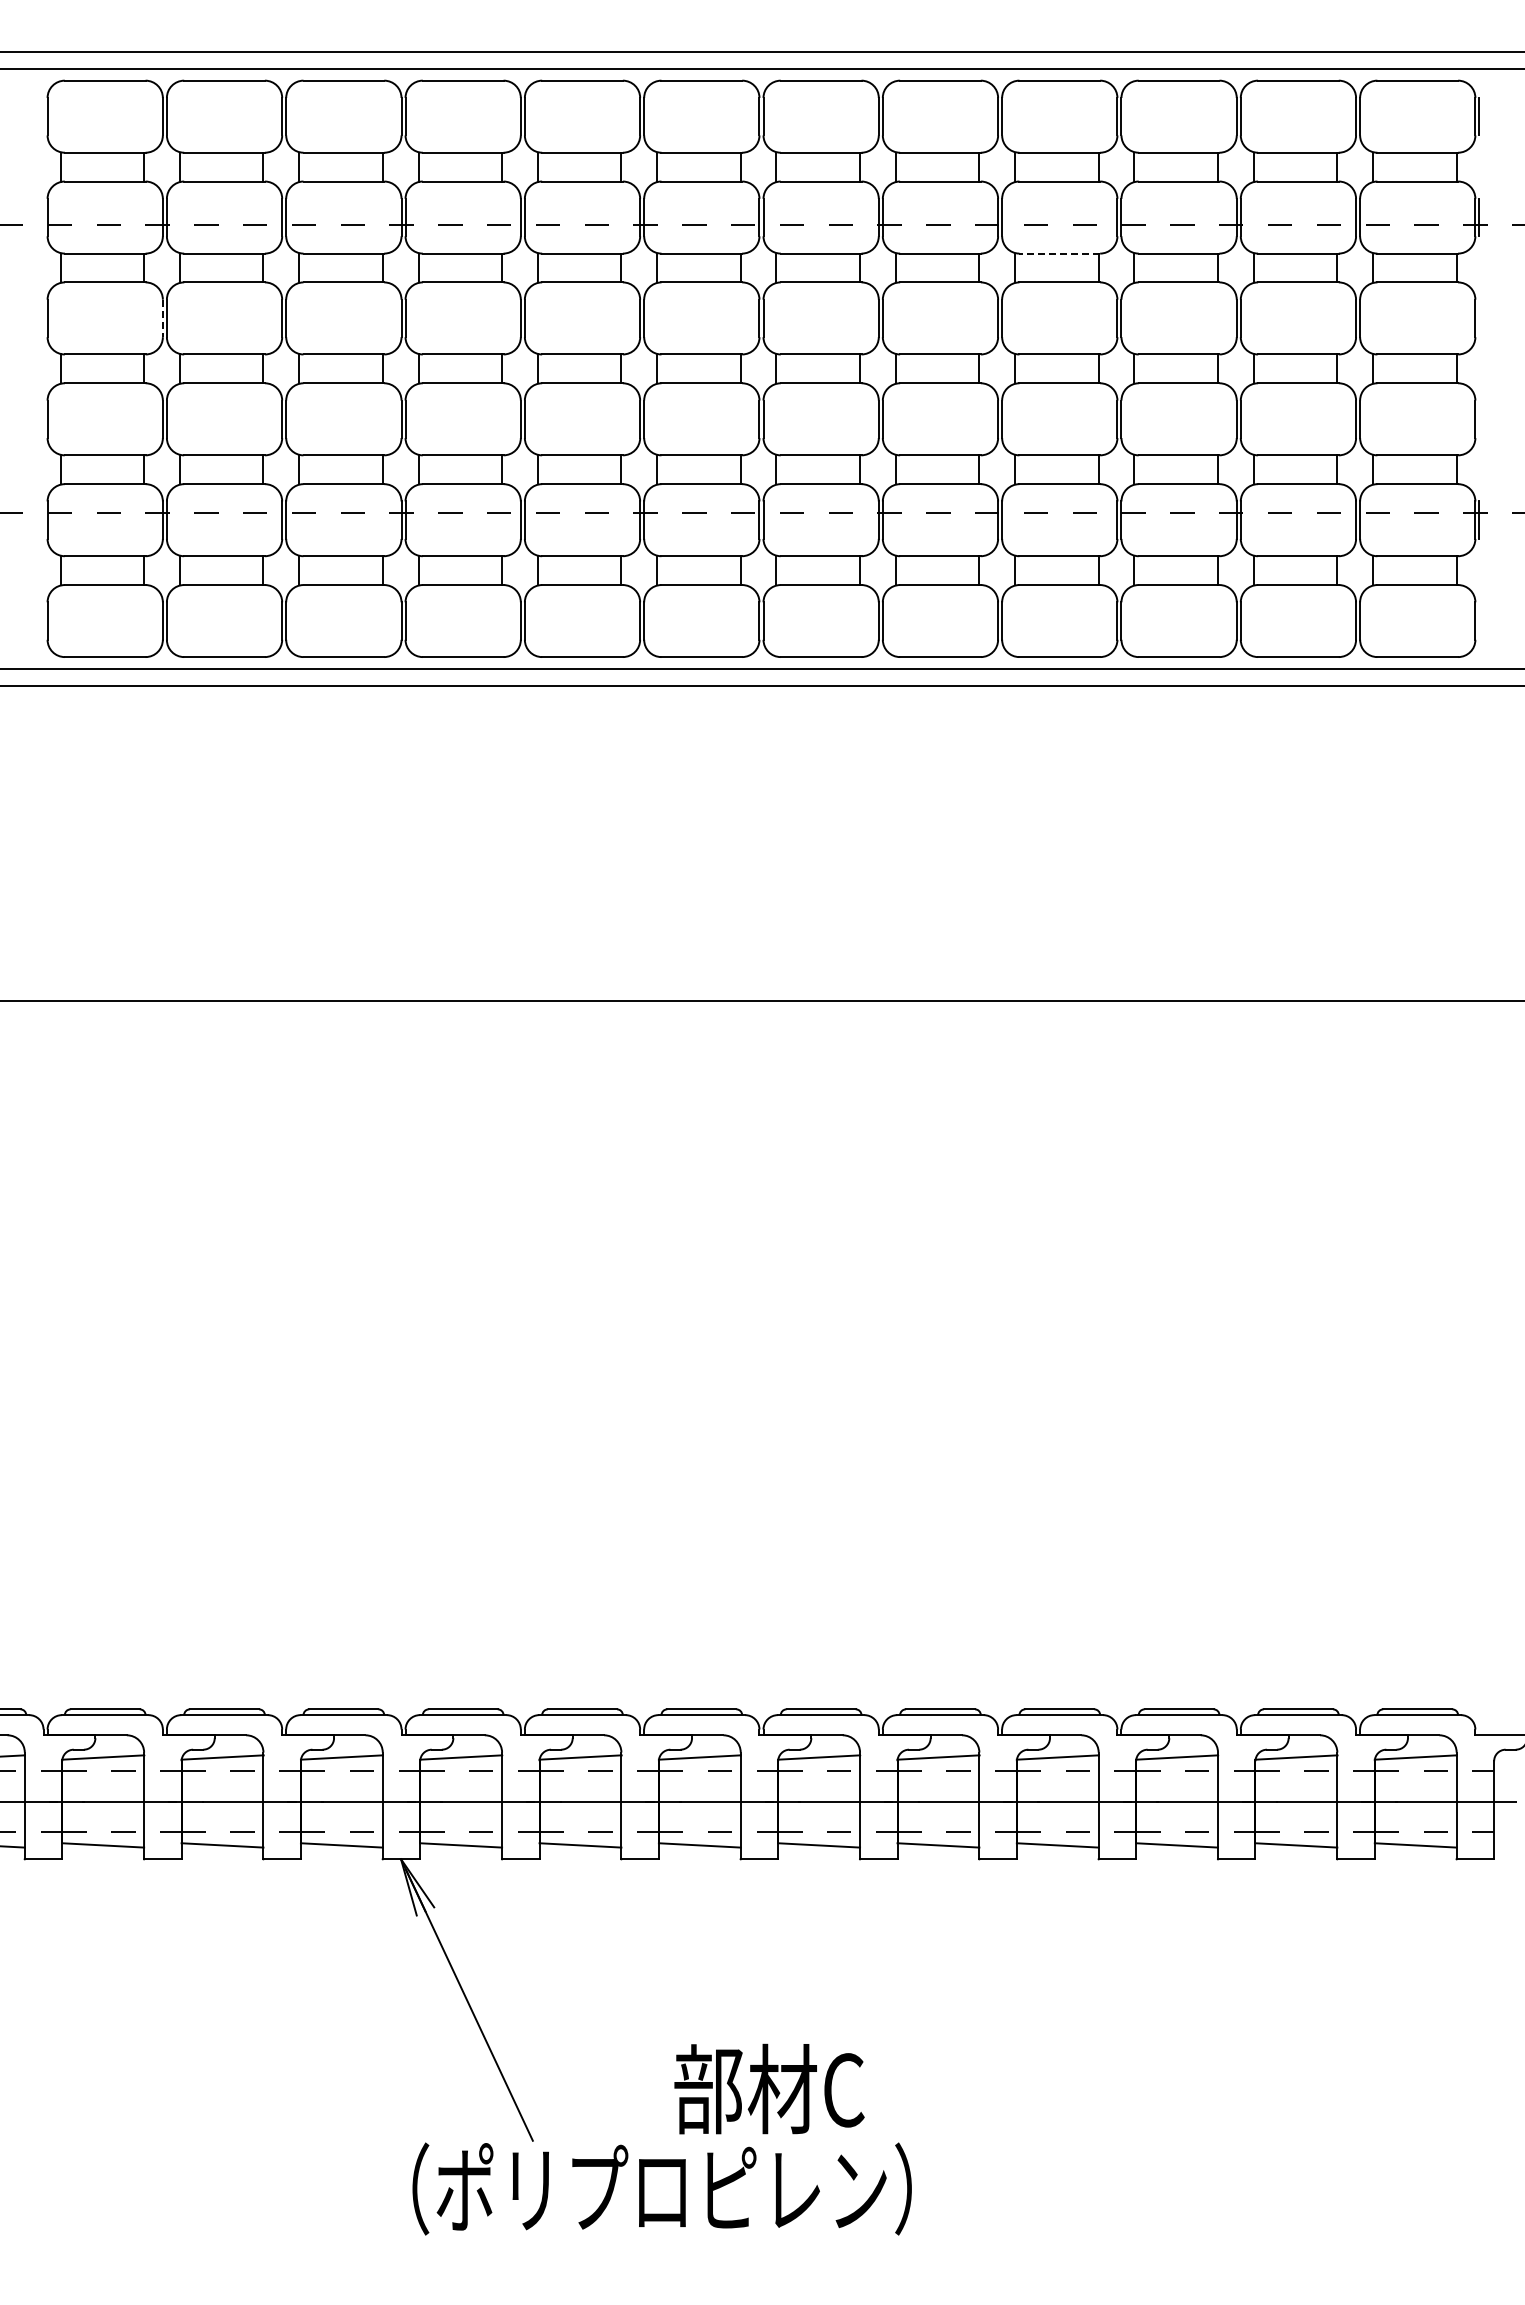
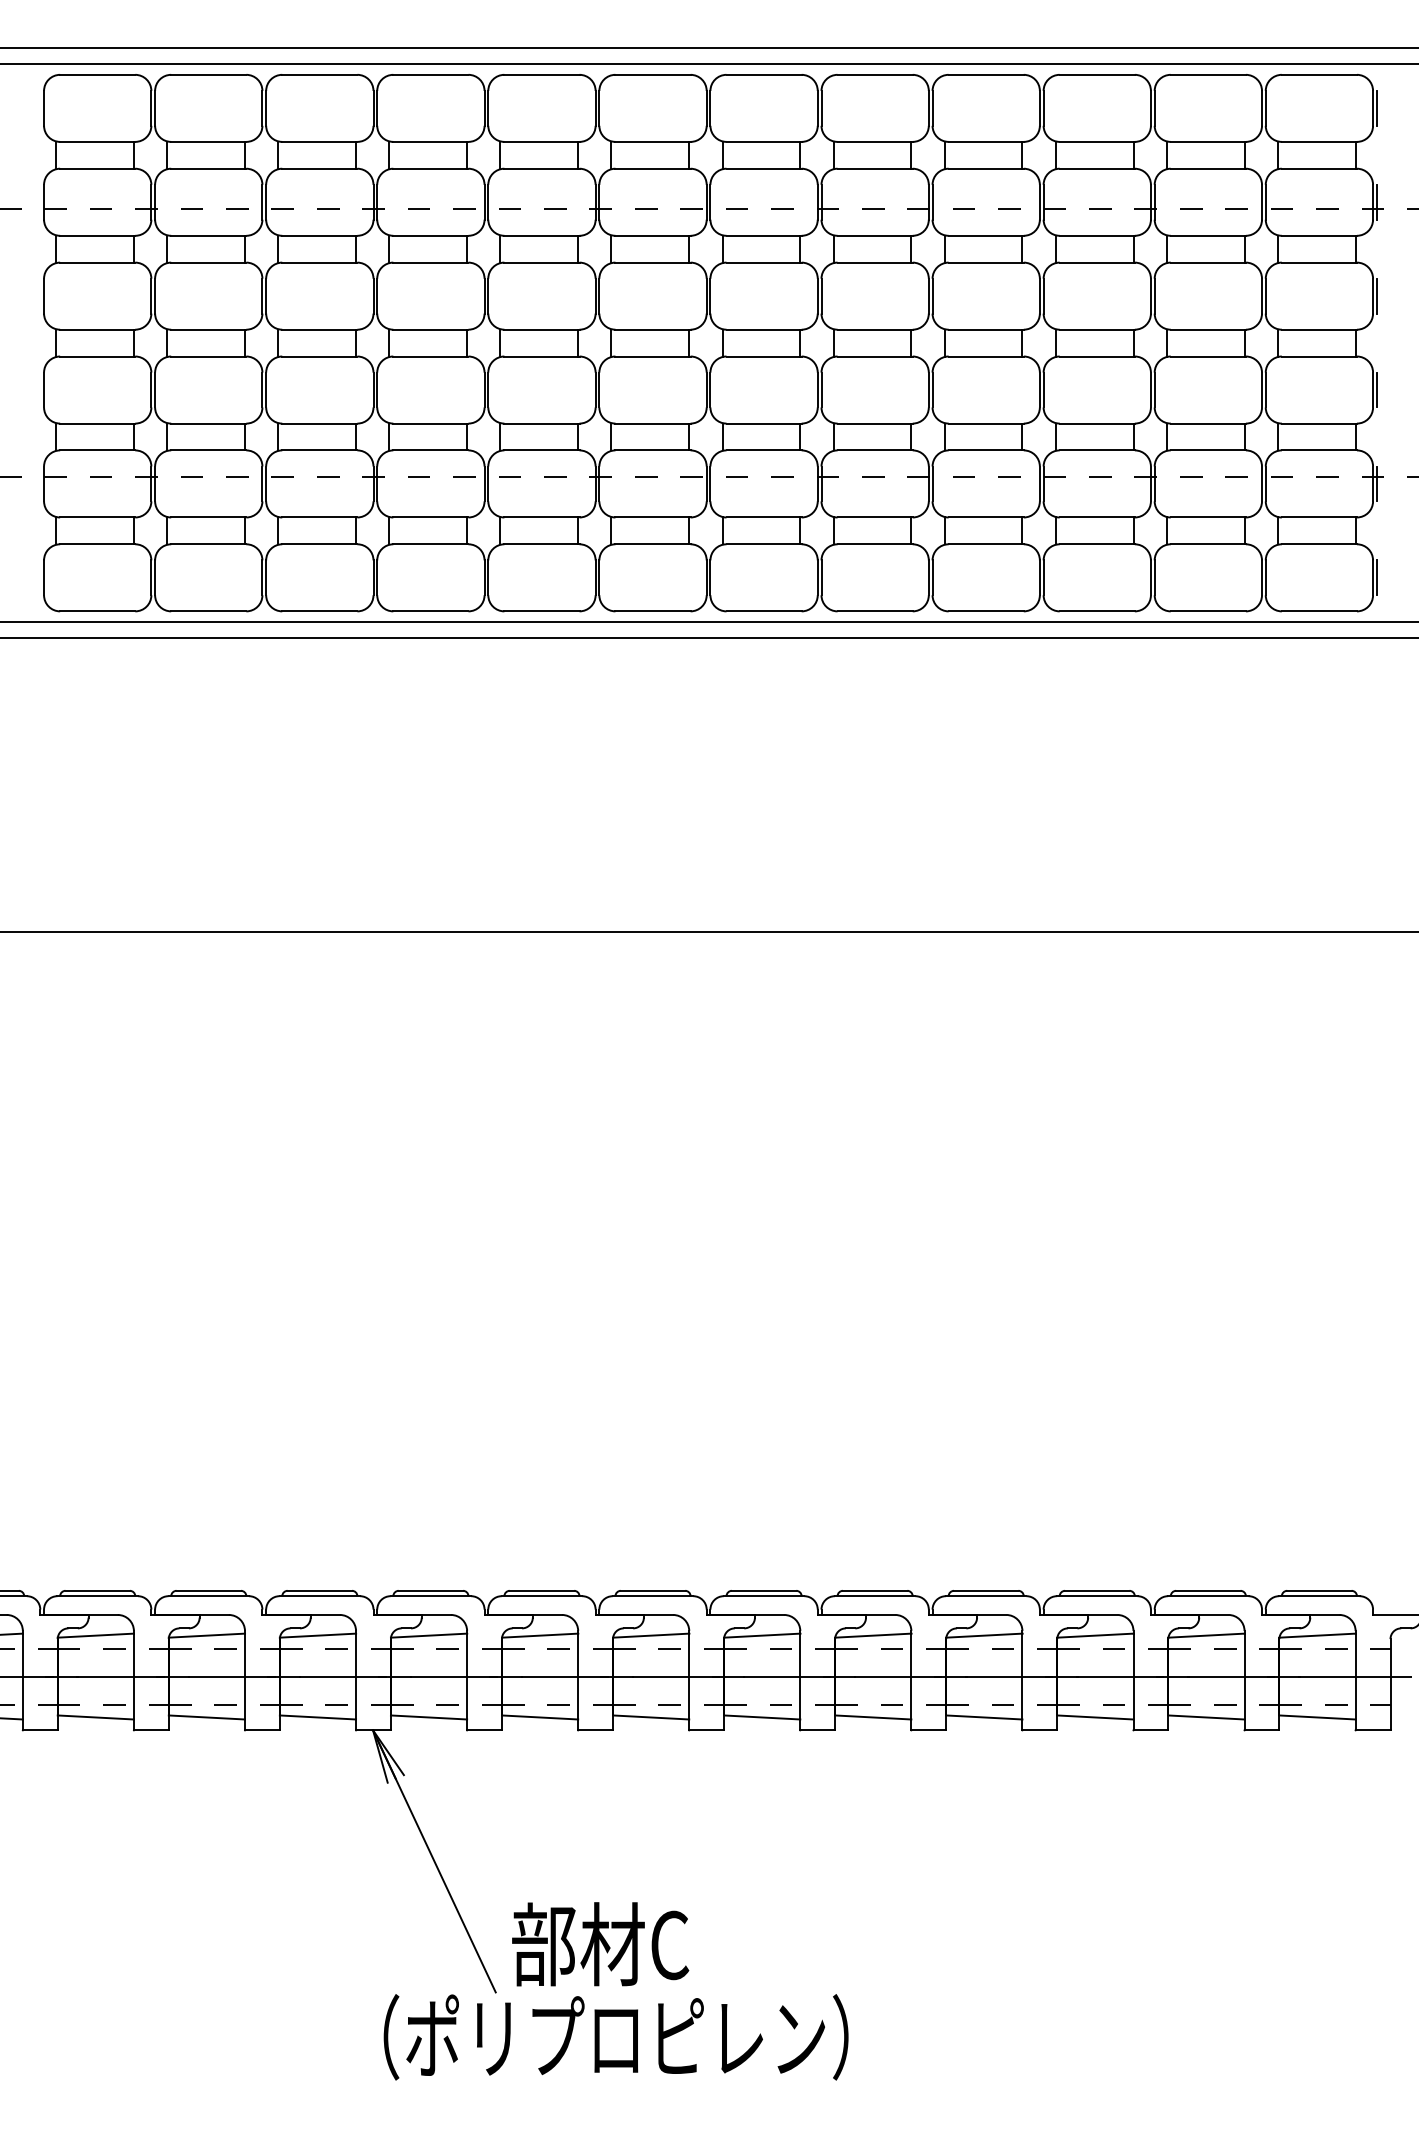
line: (1059, 253) -> (985, 235), dashed -> solid
line: (162, 318) -> (151, 296), dashed -> solid
line: (1479, 318) -> (1376, 296), added
line: (1479, 419) -> (1376, 390), added
line: (1479, 620) -> (1376, 577), added
text: (769, 2088) -> (600, 1943), moved

